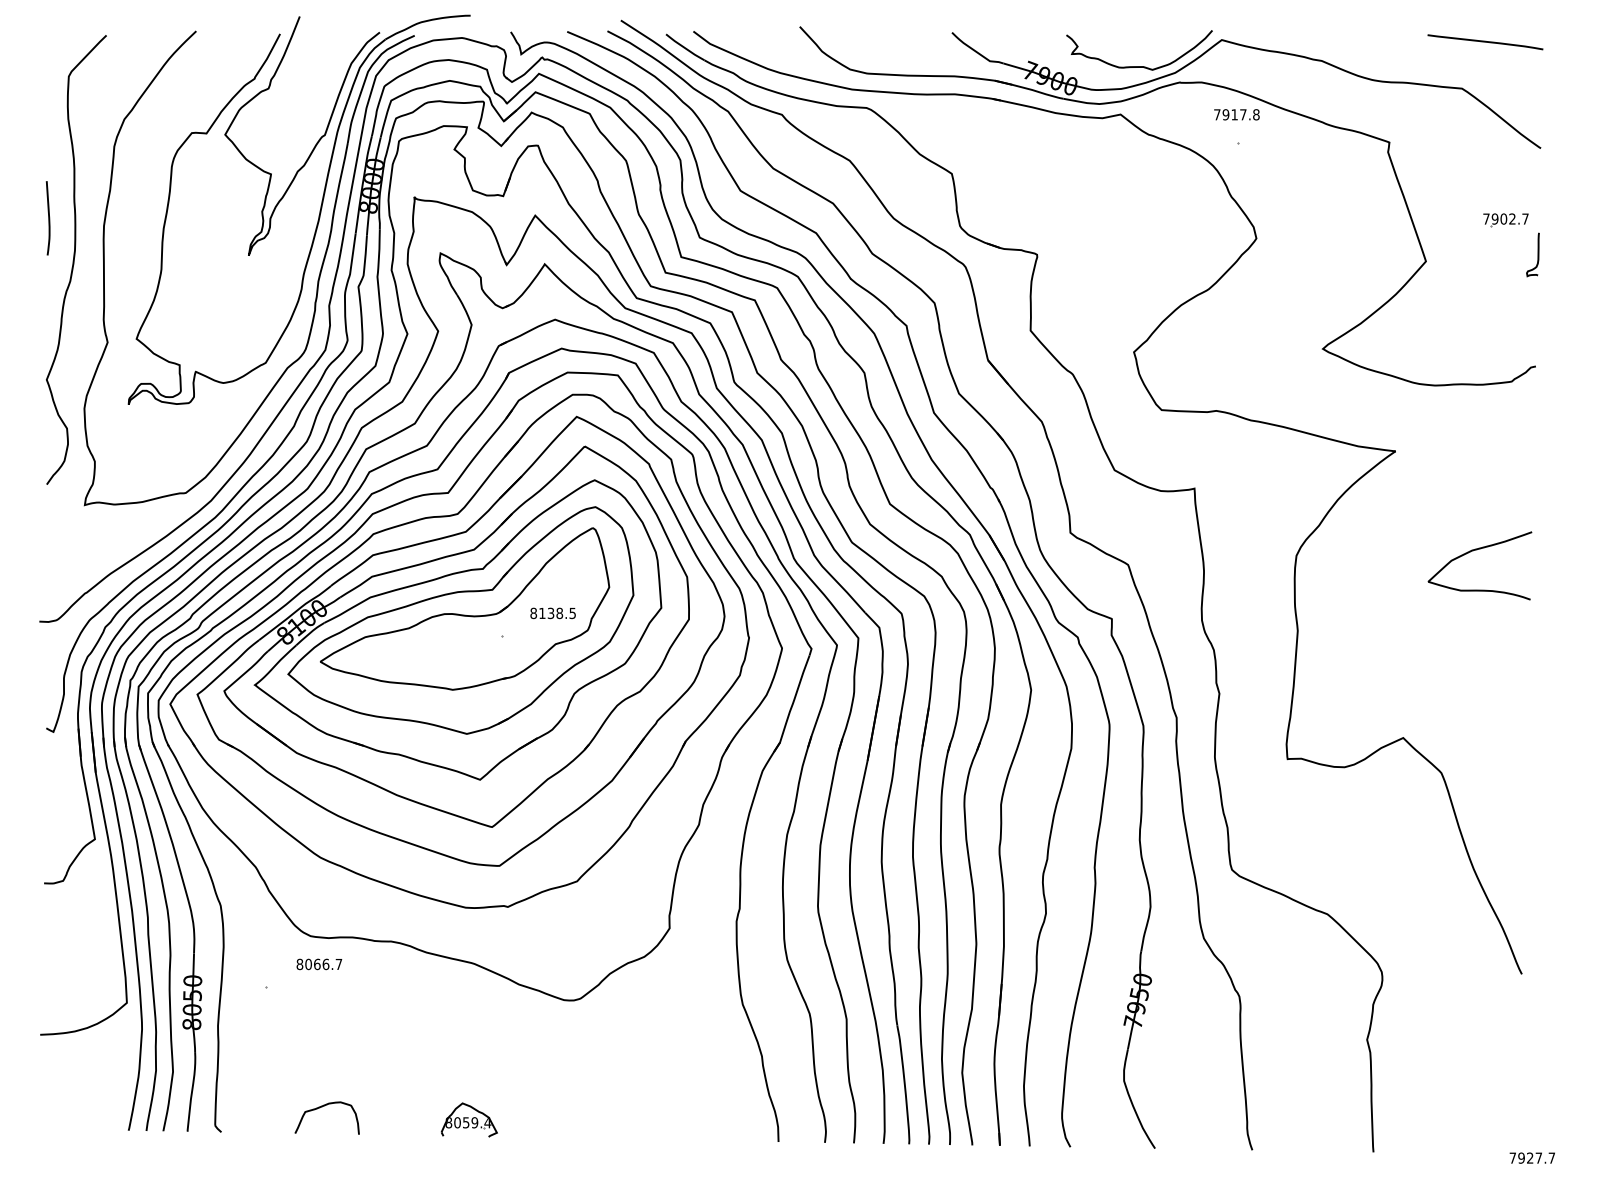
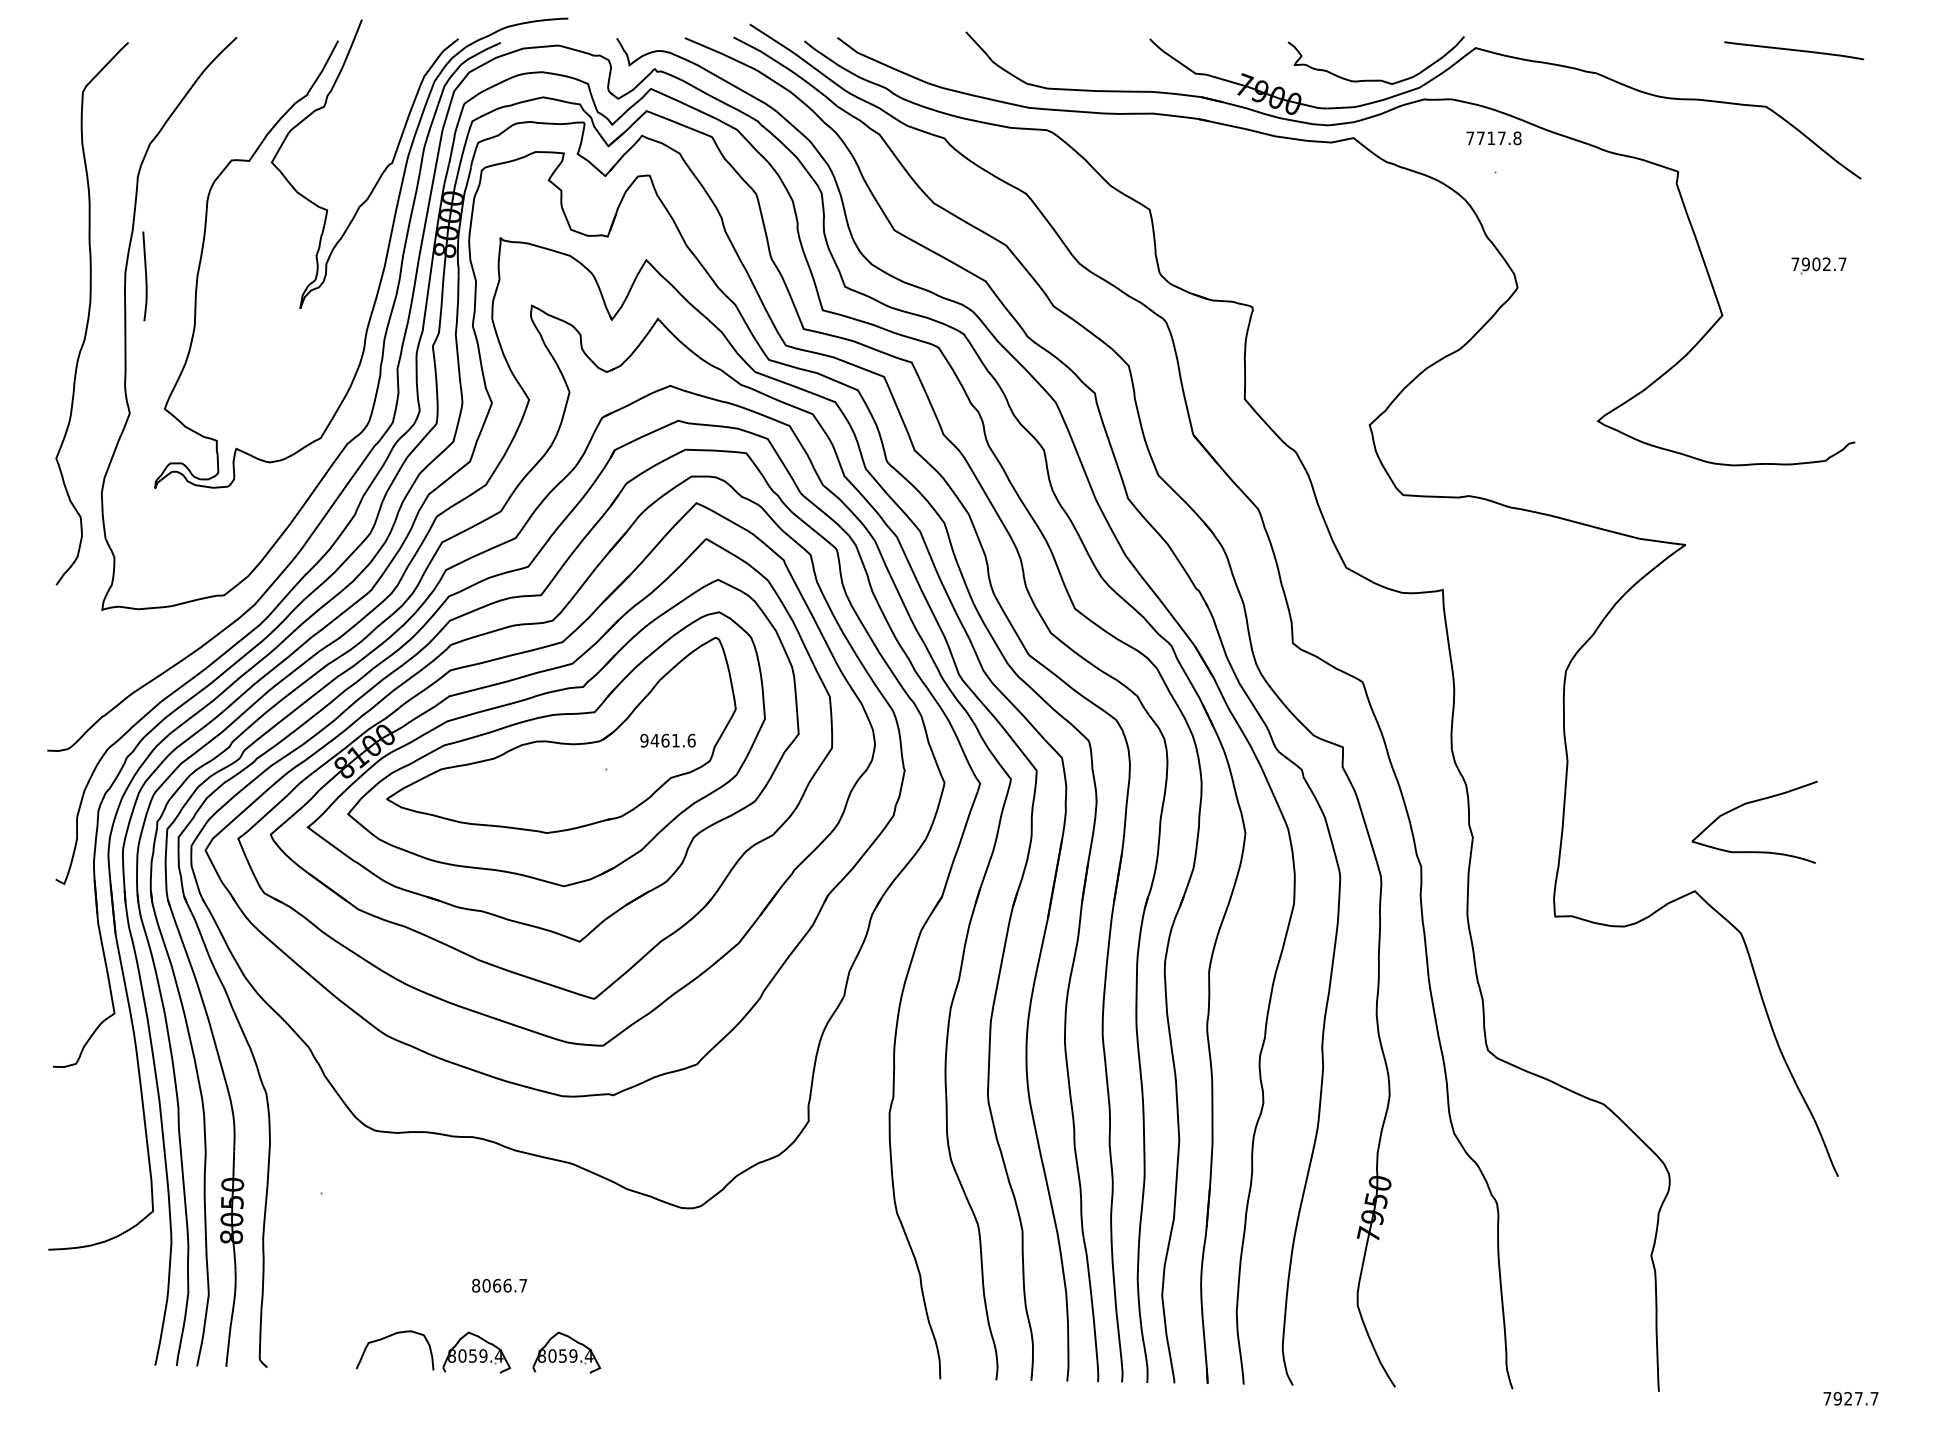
text: (1225, 114) -> (1480, 138), 7917.8 -> 7717.8
curve: (48, 218) -> (145, 276), moved
curve: (1537, 254) -> (1857, 307), removed
curve: (1474, 551) -> (1747, 804), moved
text: (552, 613) -> (667, 740), 8138.5 -> 9461.6
text: (319, 964) -> (499, 1285), moved
part: (394, 1119) -> (476, 1352), added

